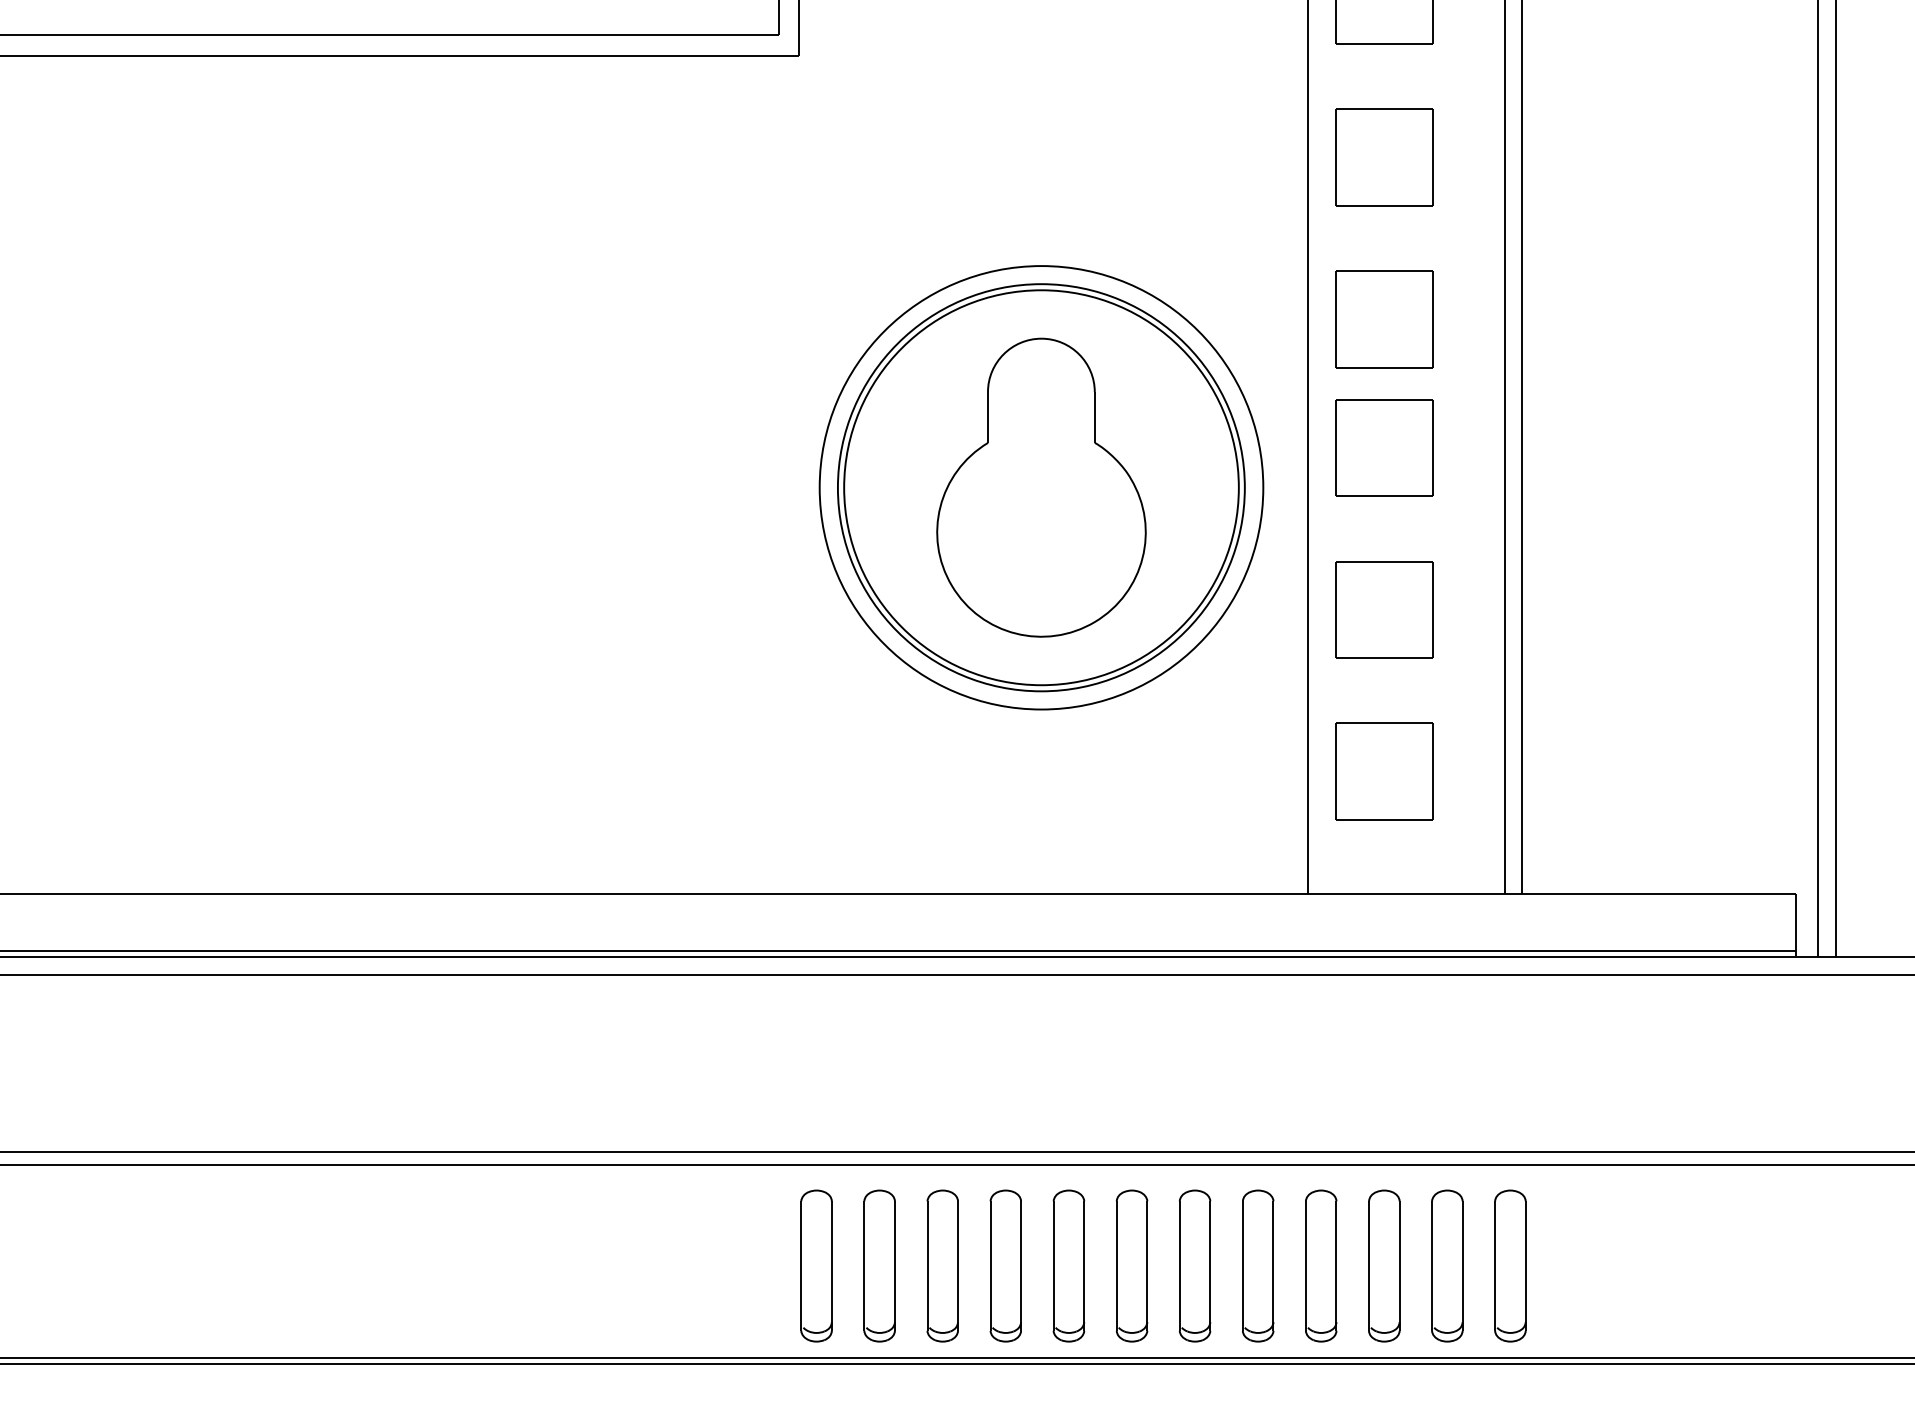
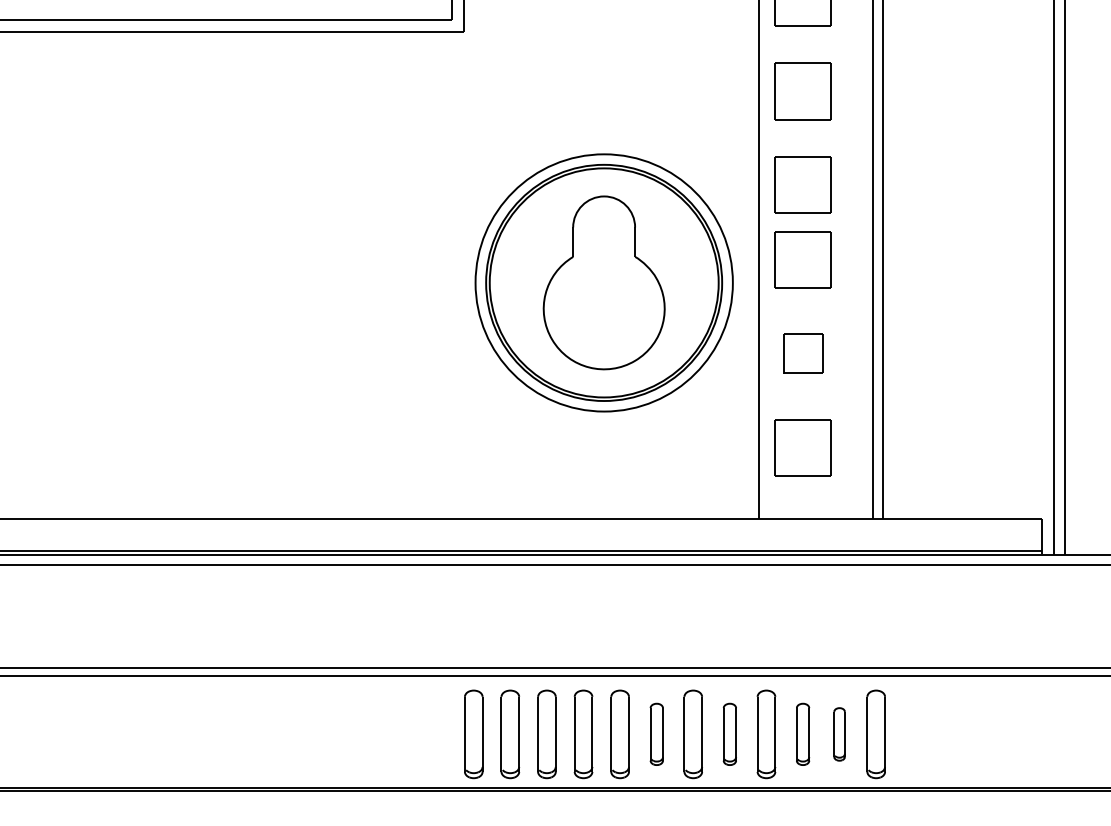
part: (1383, 609) -> (802, 353), size x0.7
part: (1131, 1266) -> (656, 734), size x0.7
part: (1257, 1266) -> (729, 734), size x0.7
part: (1383, 1266) -> (802, 734), size x0.7
part: (1447, 1266) -> (839, 734), size x0.6

